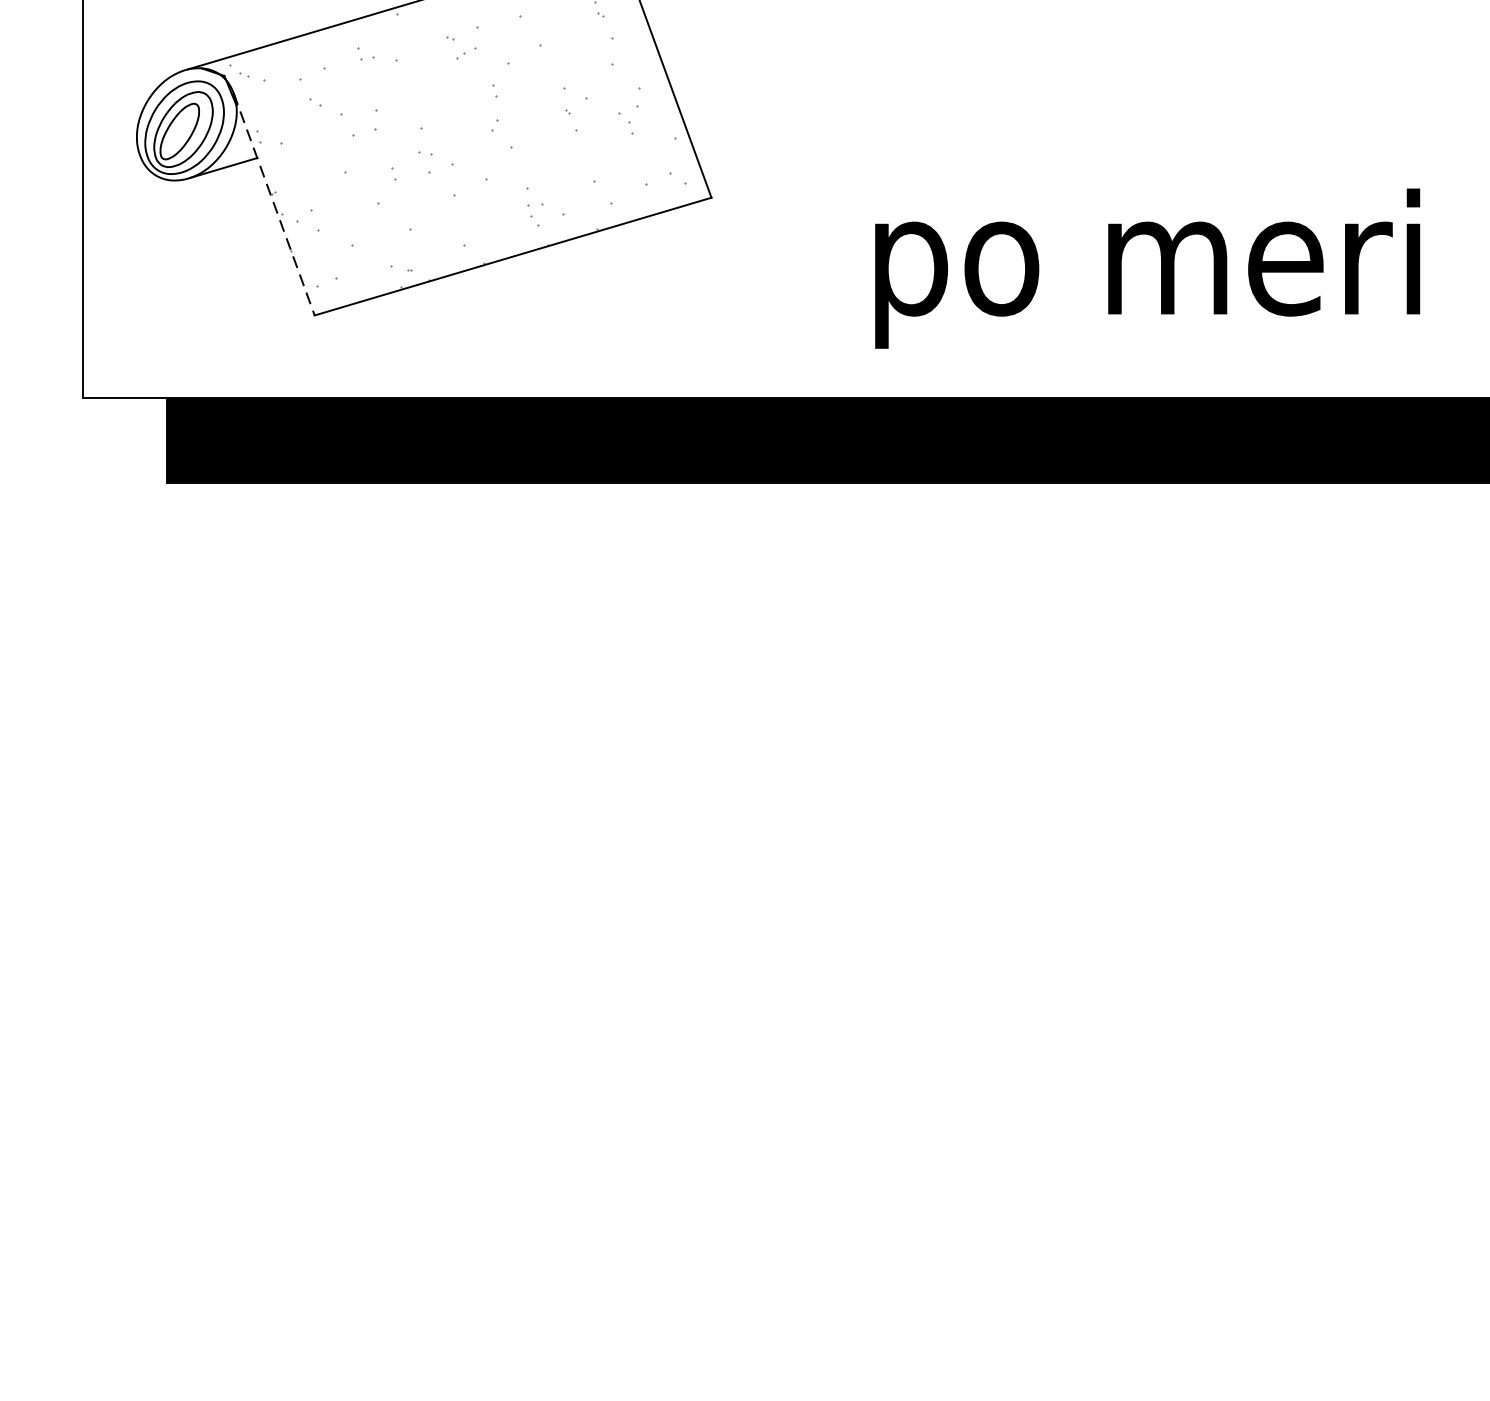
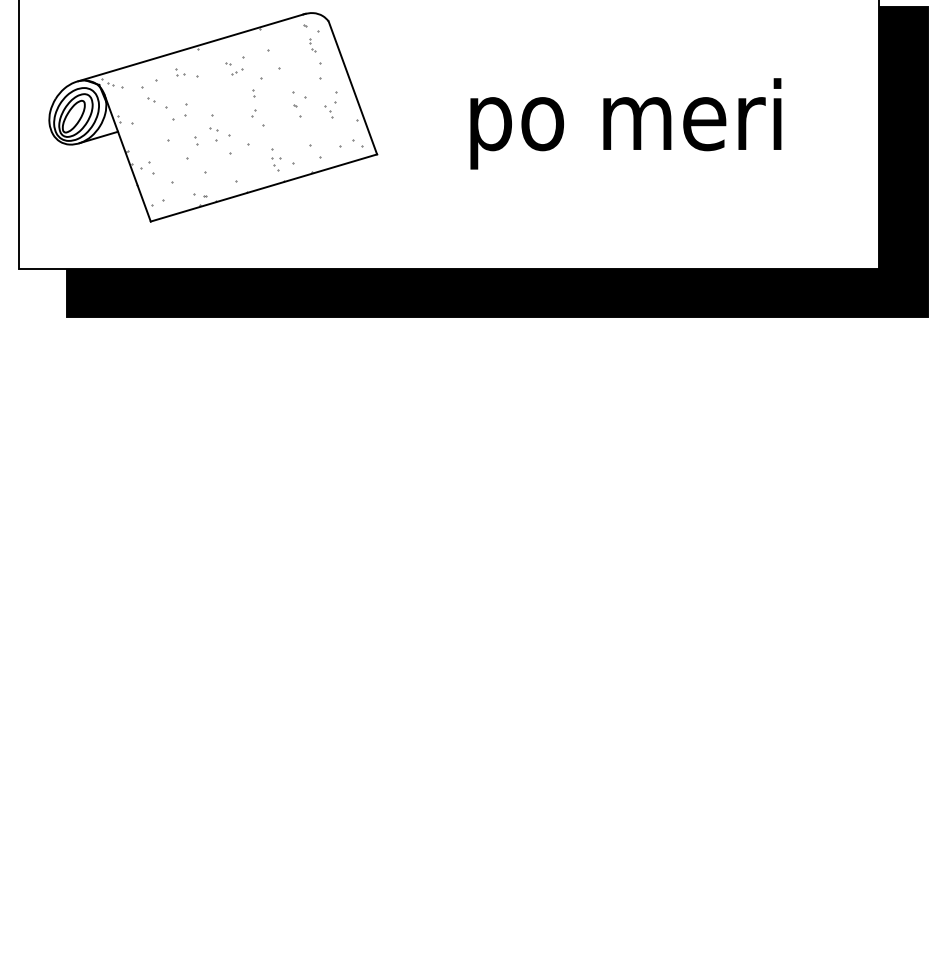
line: (273, 204) -> (127, 158), dashed -> solid
text: (1146, 267) -> (625, 123), moved

